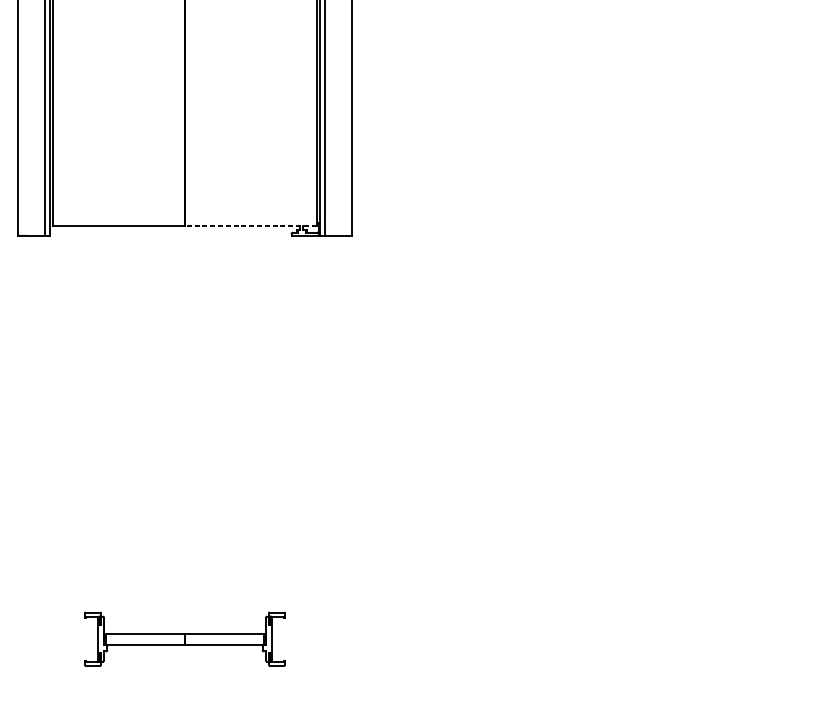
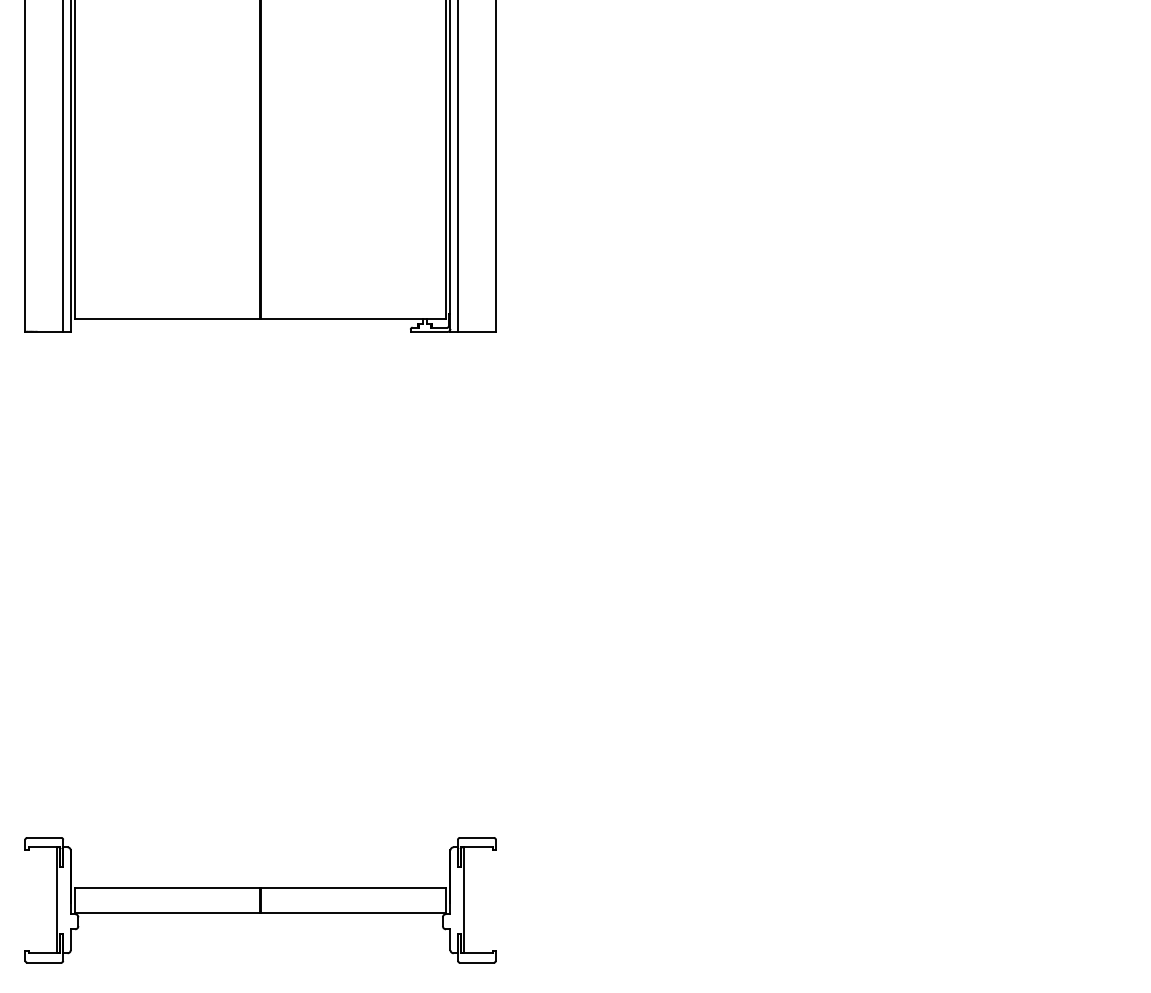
line: (250, 226) -> (353, 318), dashed -> solid
part: (184, 639) -> (260, 900), size x1.67

